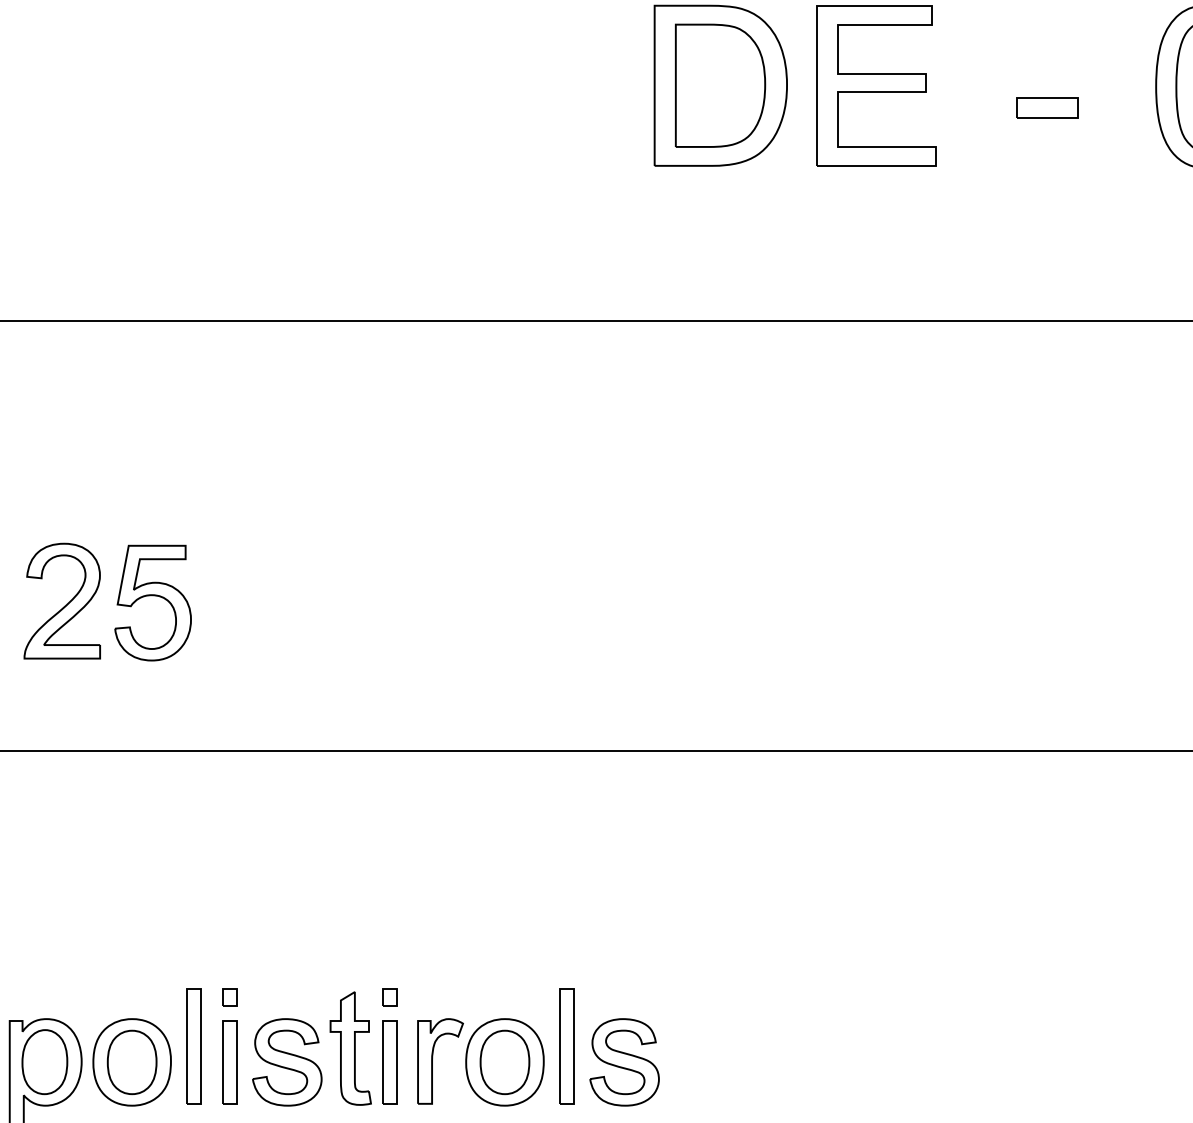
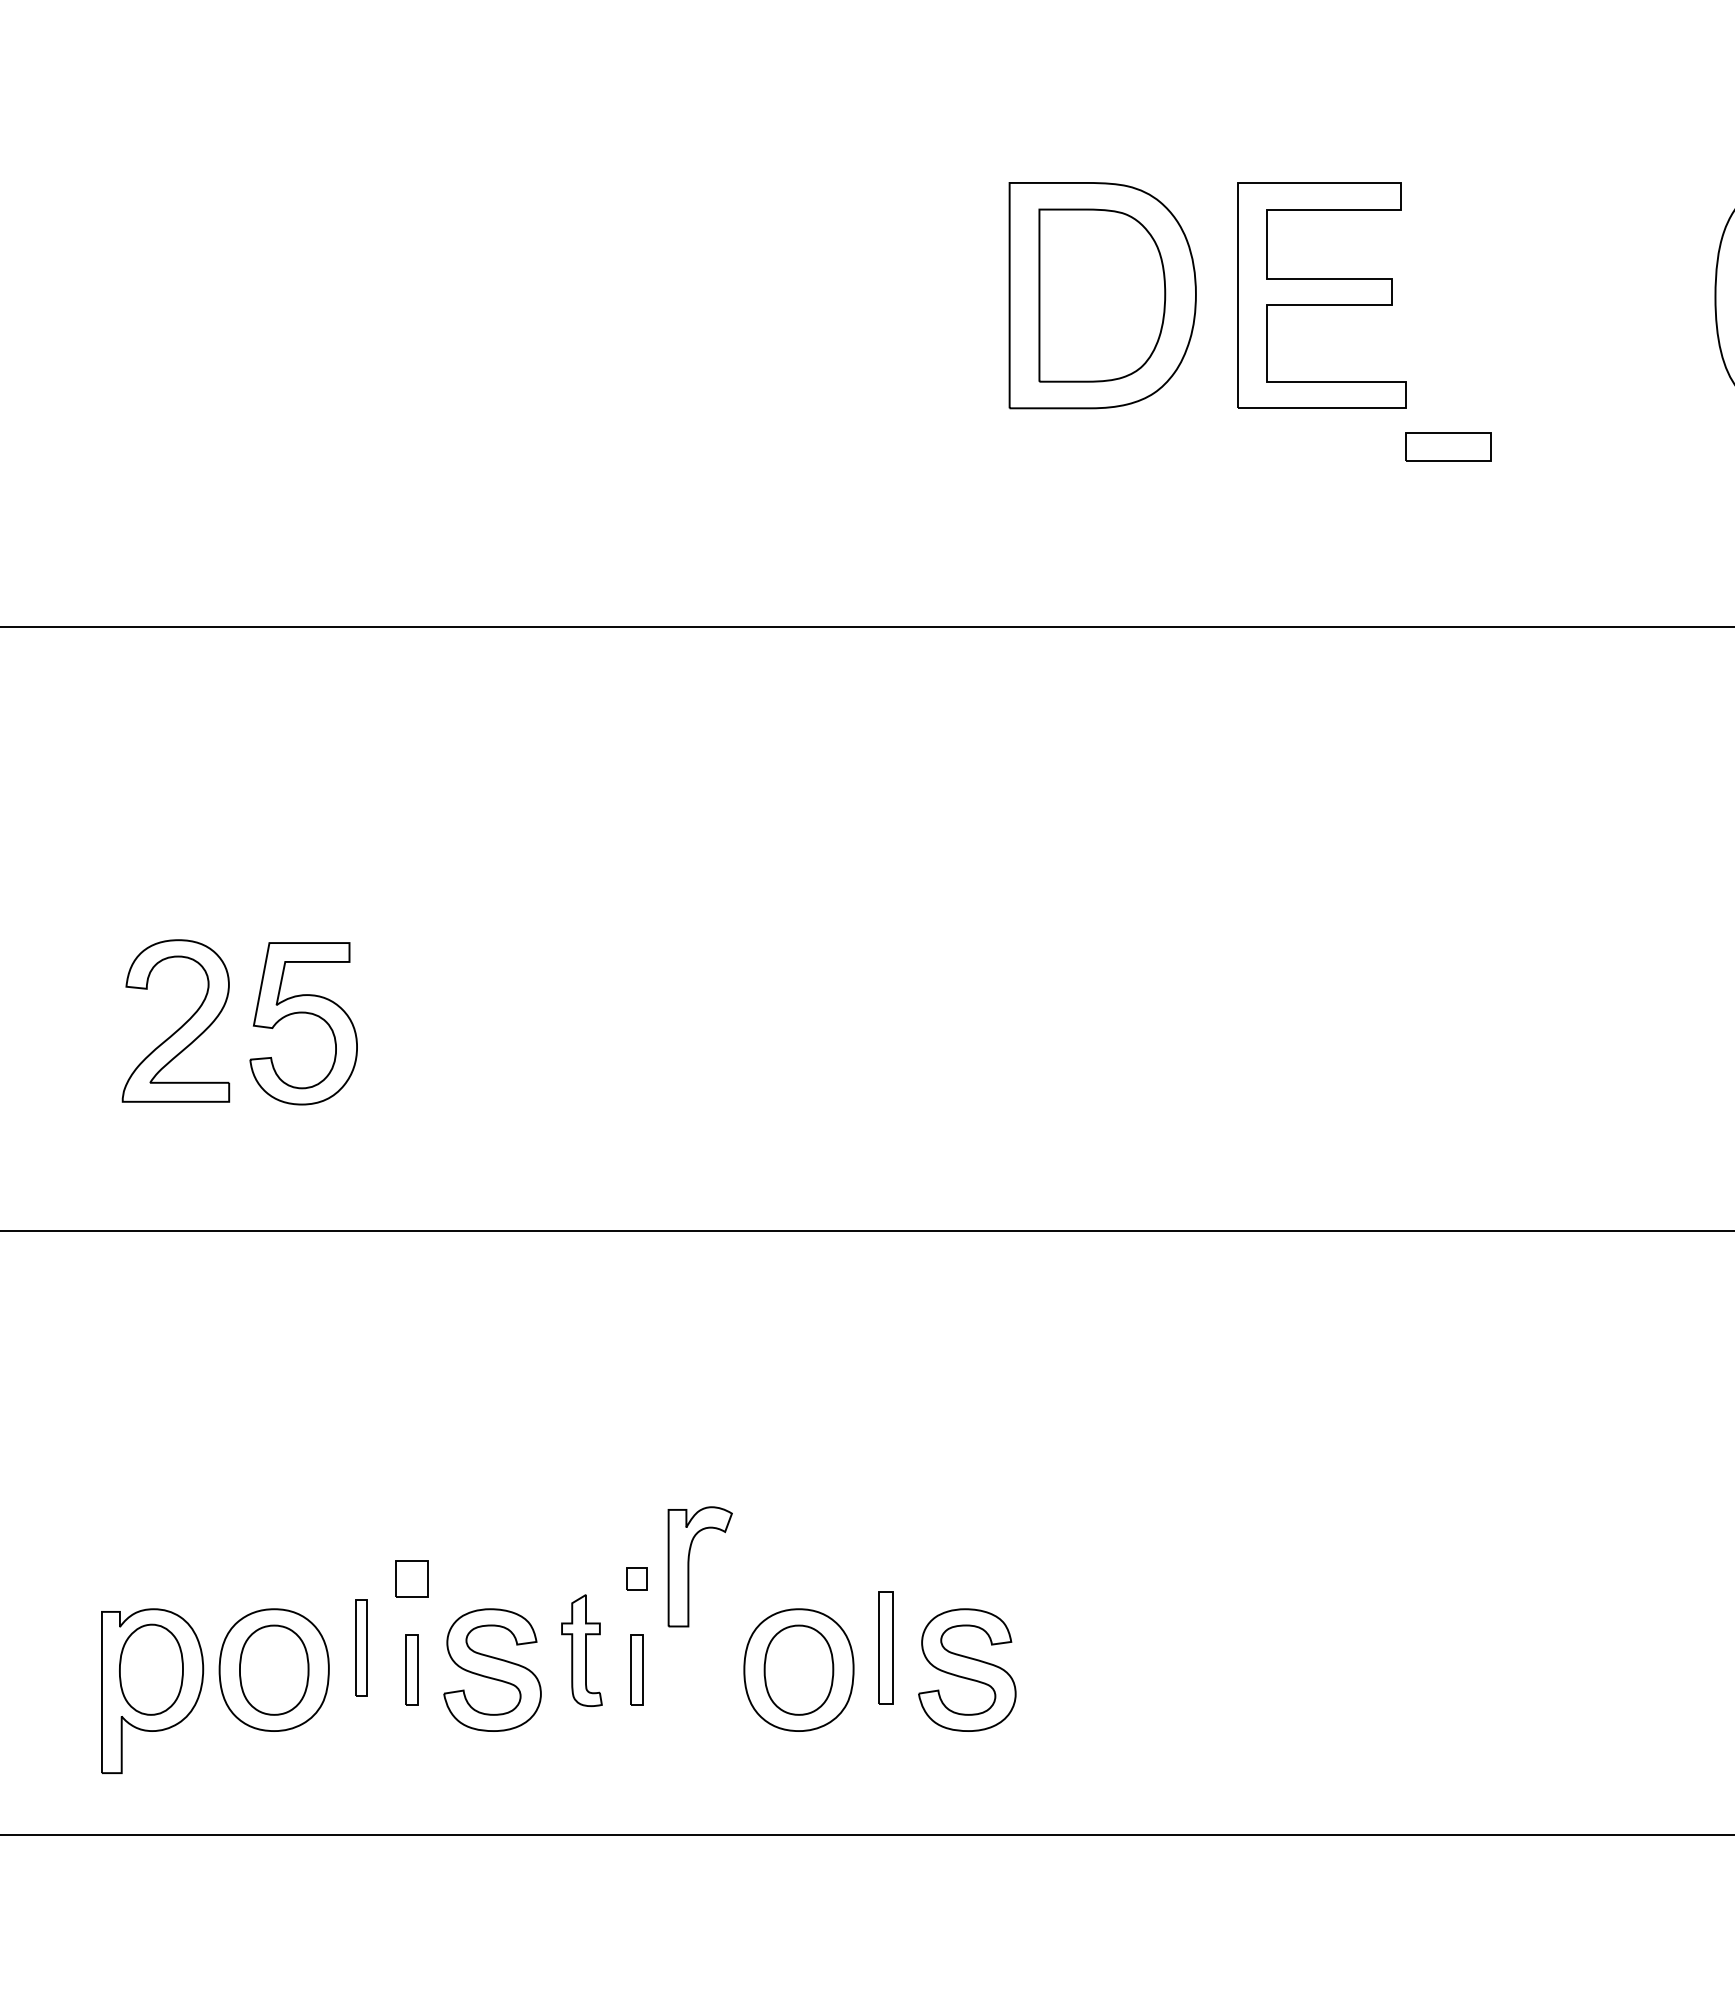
part: (1047, 107) -> (1448, 446), moved
part: (229, 997) -> (411, 1578), size x1.6
part: (194, 1046) -> (361, 1647), size x0.6
part: (566, 1046) -> (885, 1647), size x0.7
part: (350, 1048) -> (581, 1650), size x0.7
part: (229, 1061) -> (411, 1669), size x0.6
part: (389, 1061) -> (636, 1669), size x0.6
part: (432, 1061) -> (689, 1566), moved

